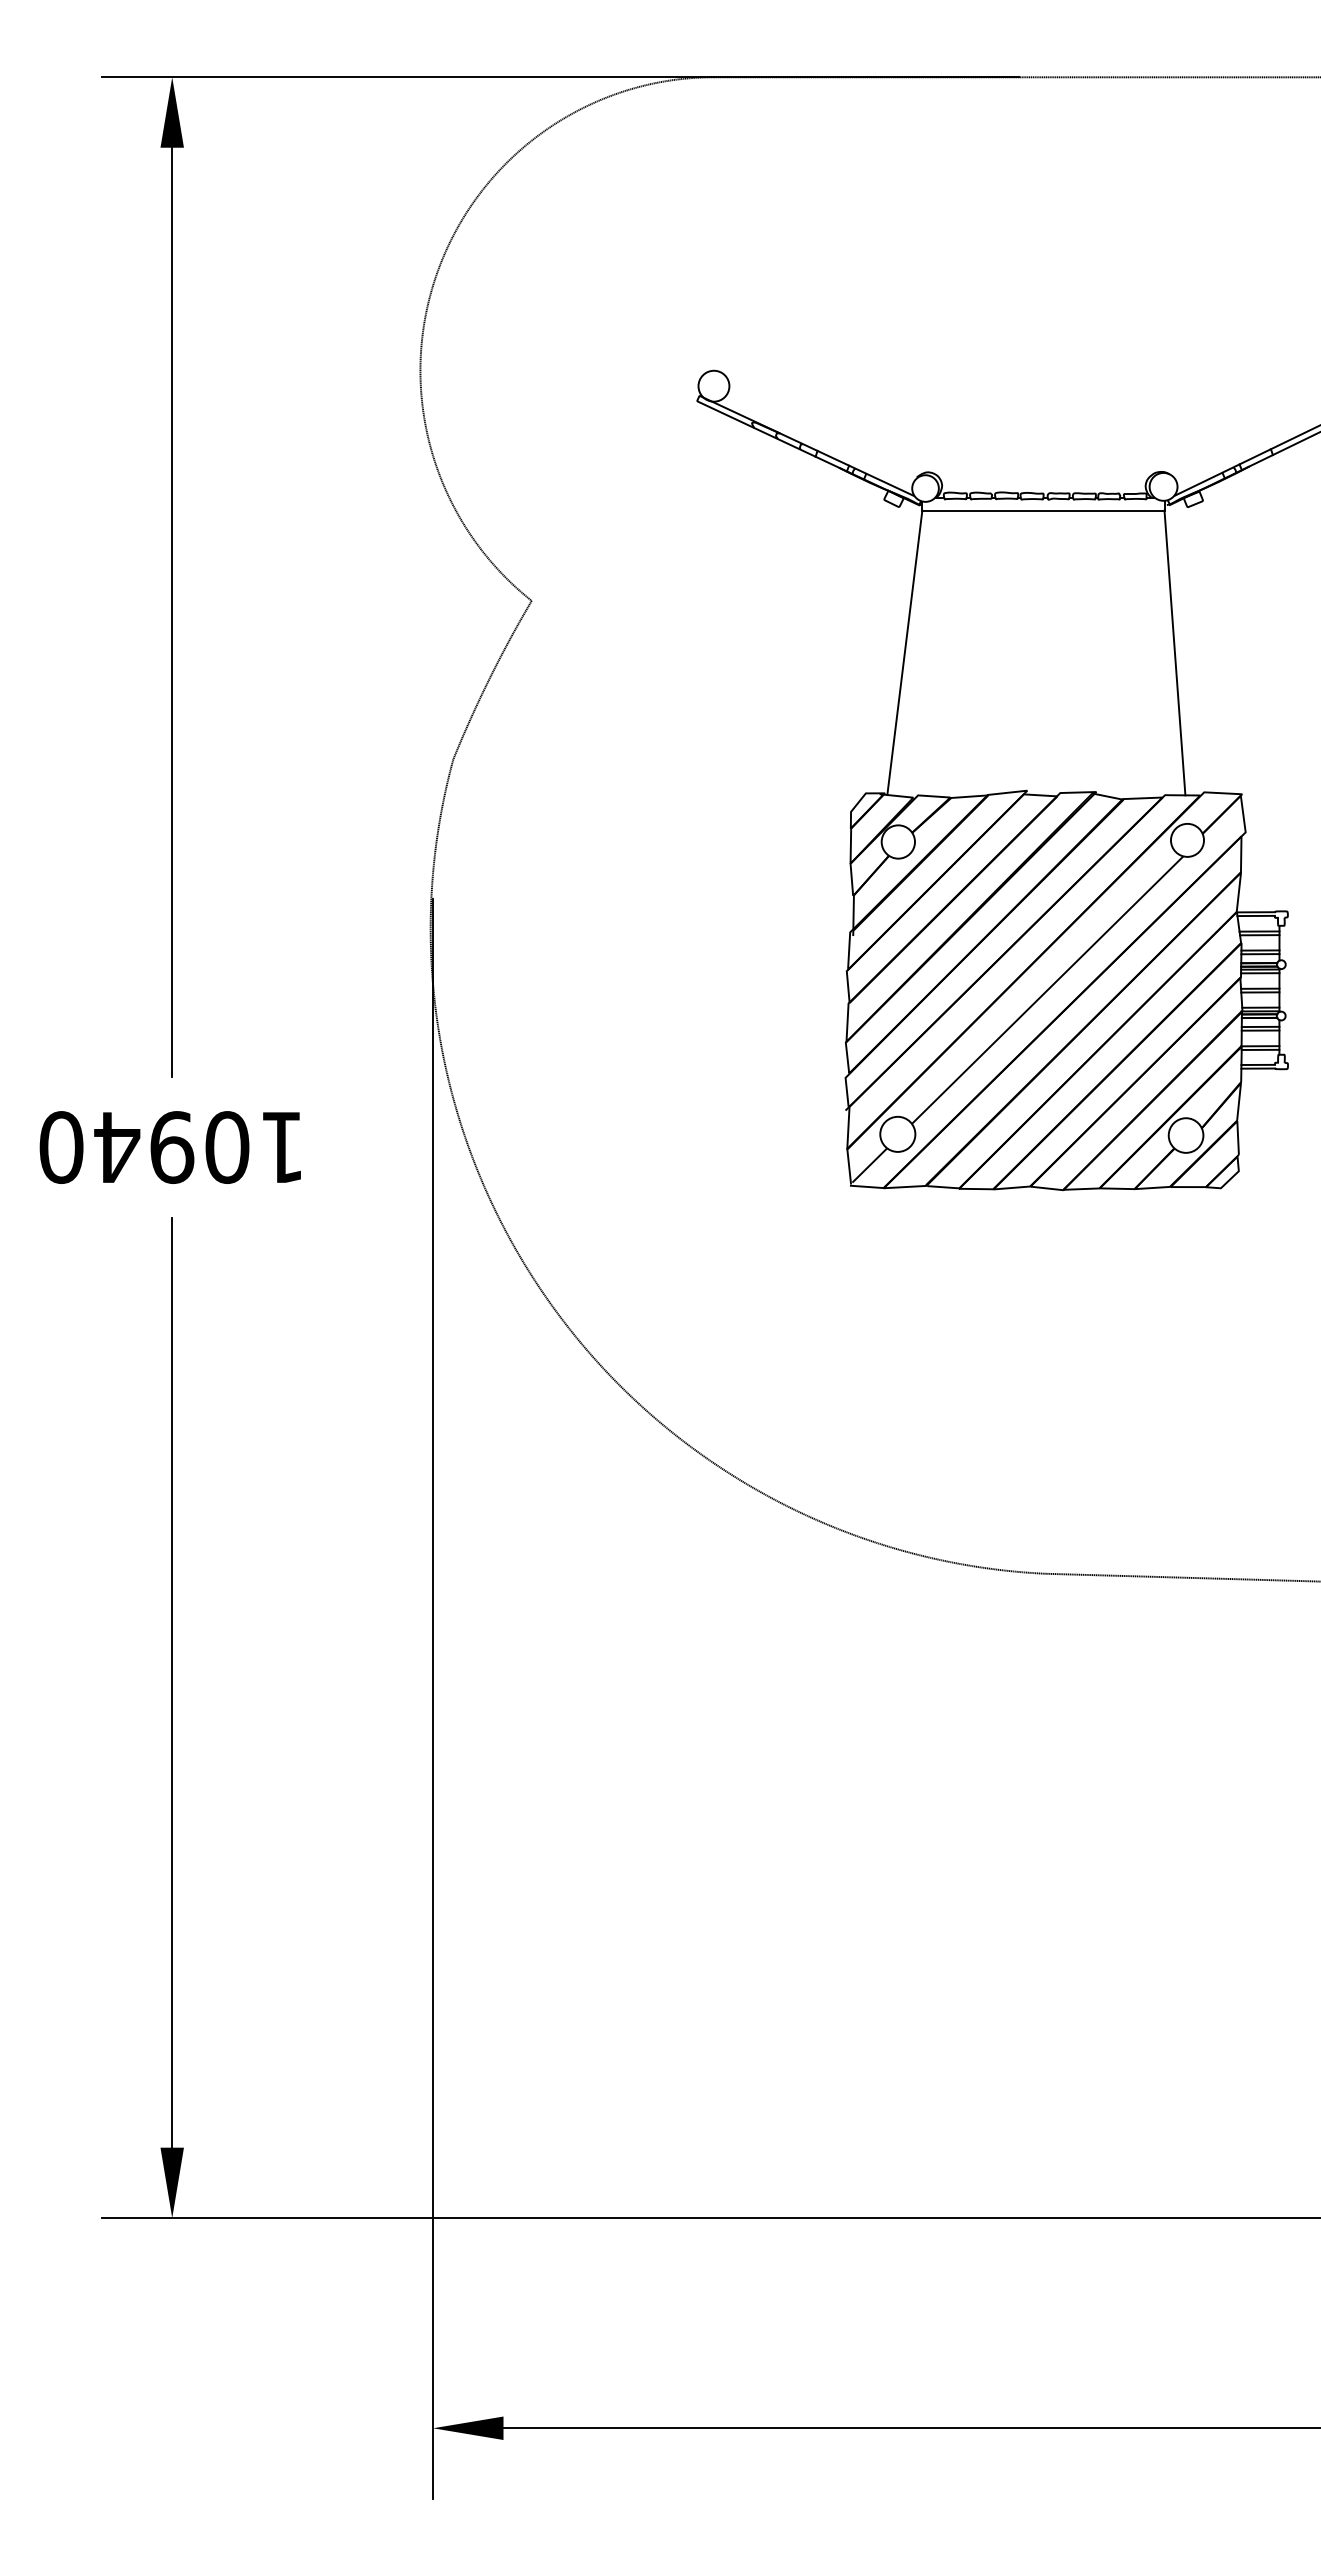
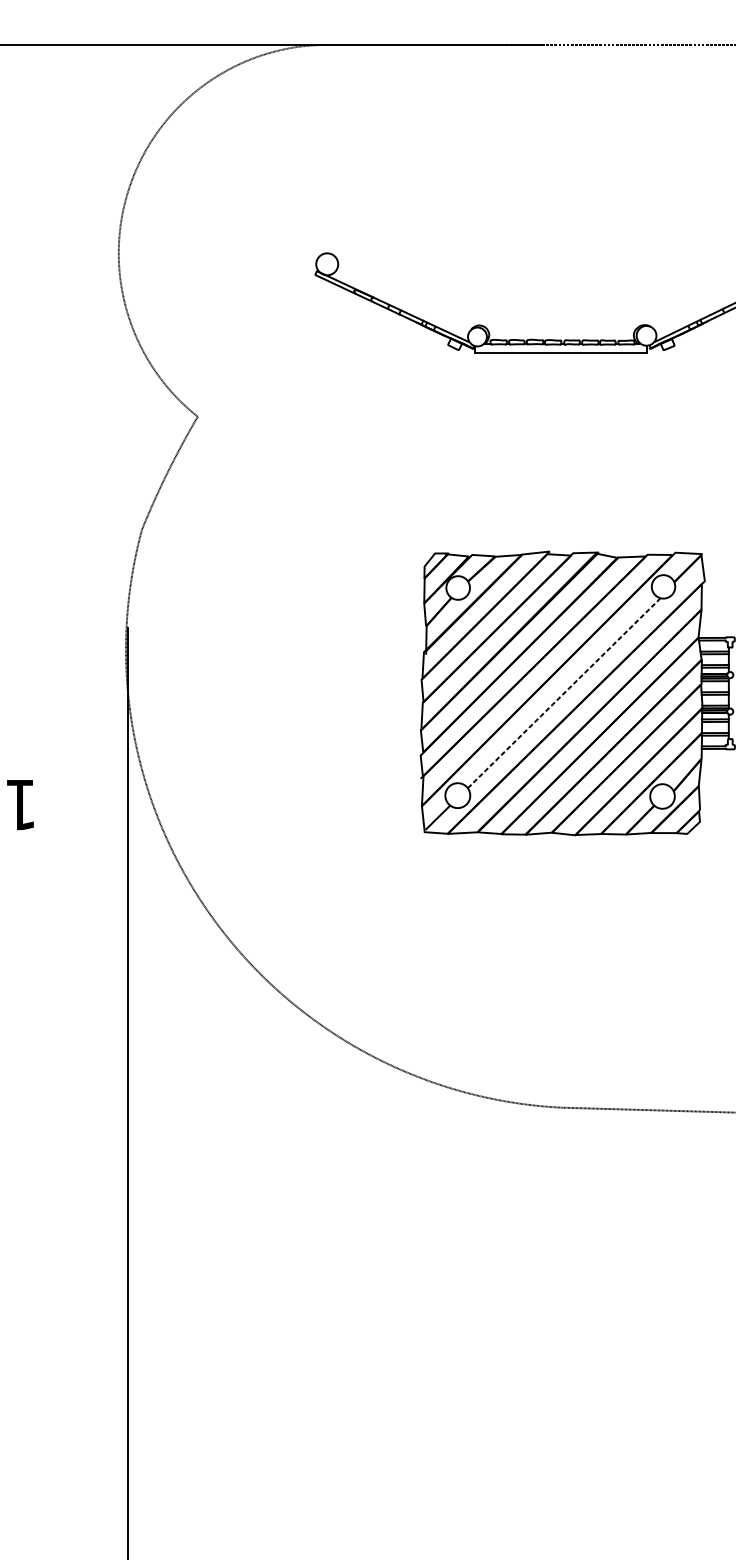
line: (904, 652) -> (462, 453), removed
line: (1174, 652) -> (654, 453), removed
line: (1047, 990) -> (564, 693), solid -> dashed

